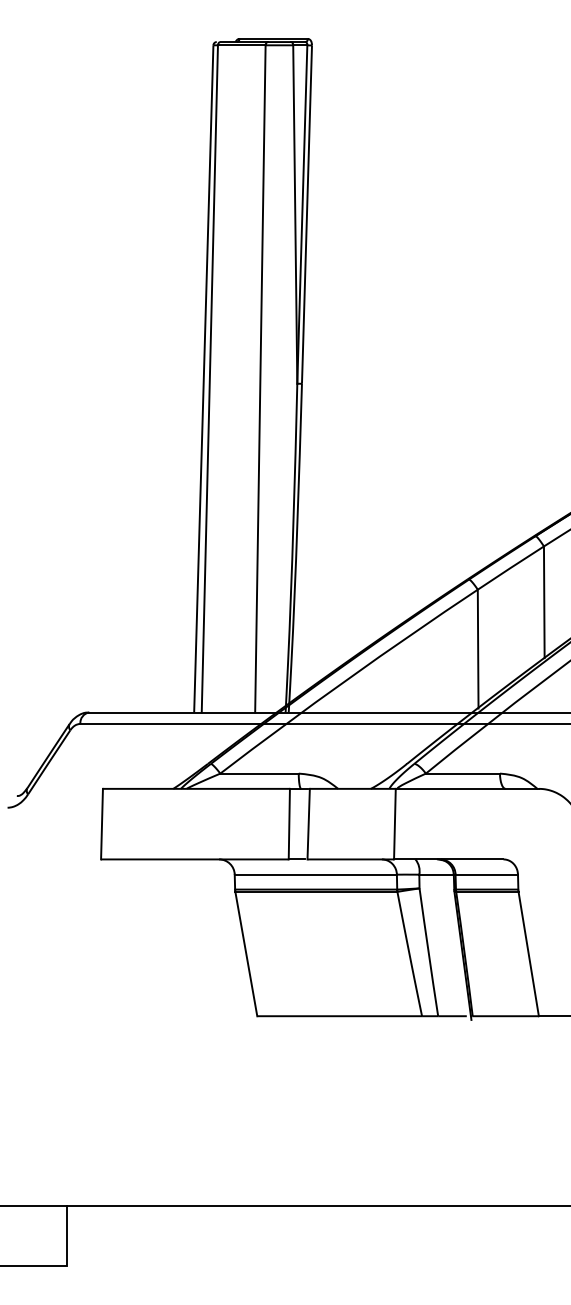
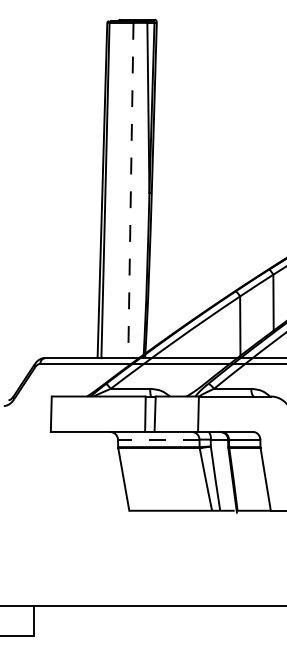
line: (259, 378) -> (130, 190), solid -> dashed
line: (315, 874) -> (158, 439), solid -> dashed

